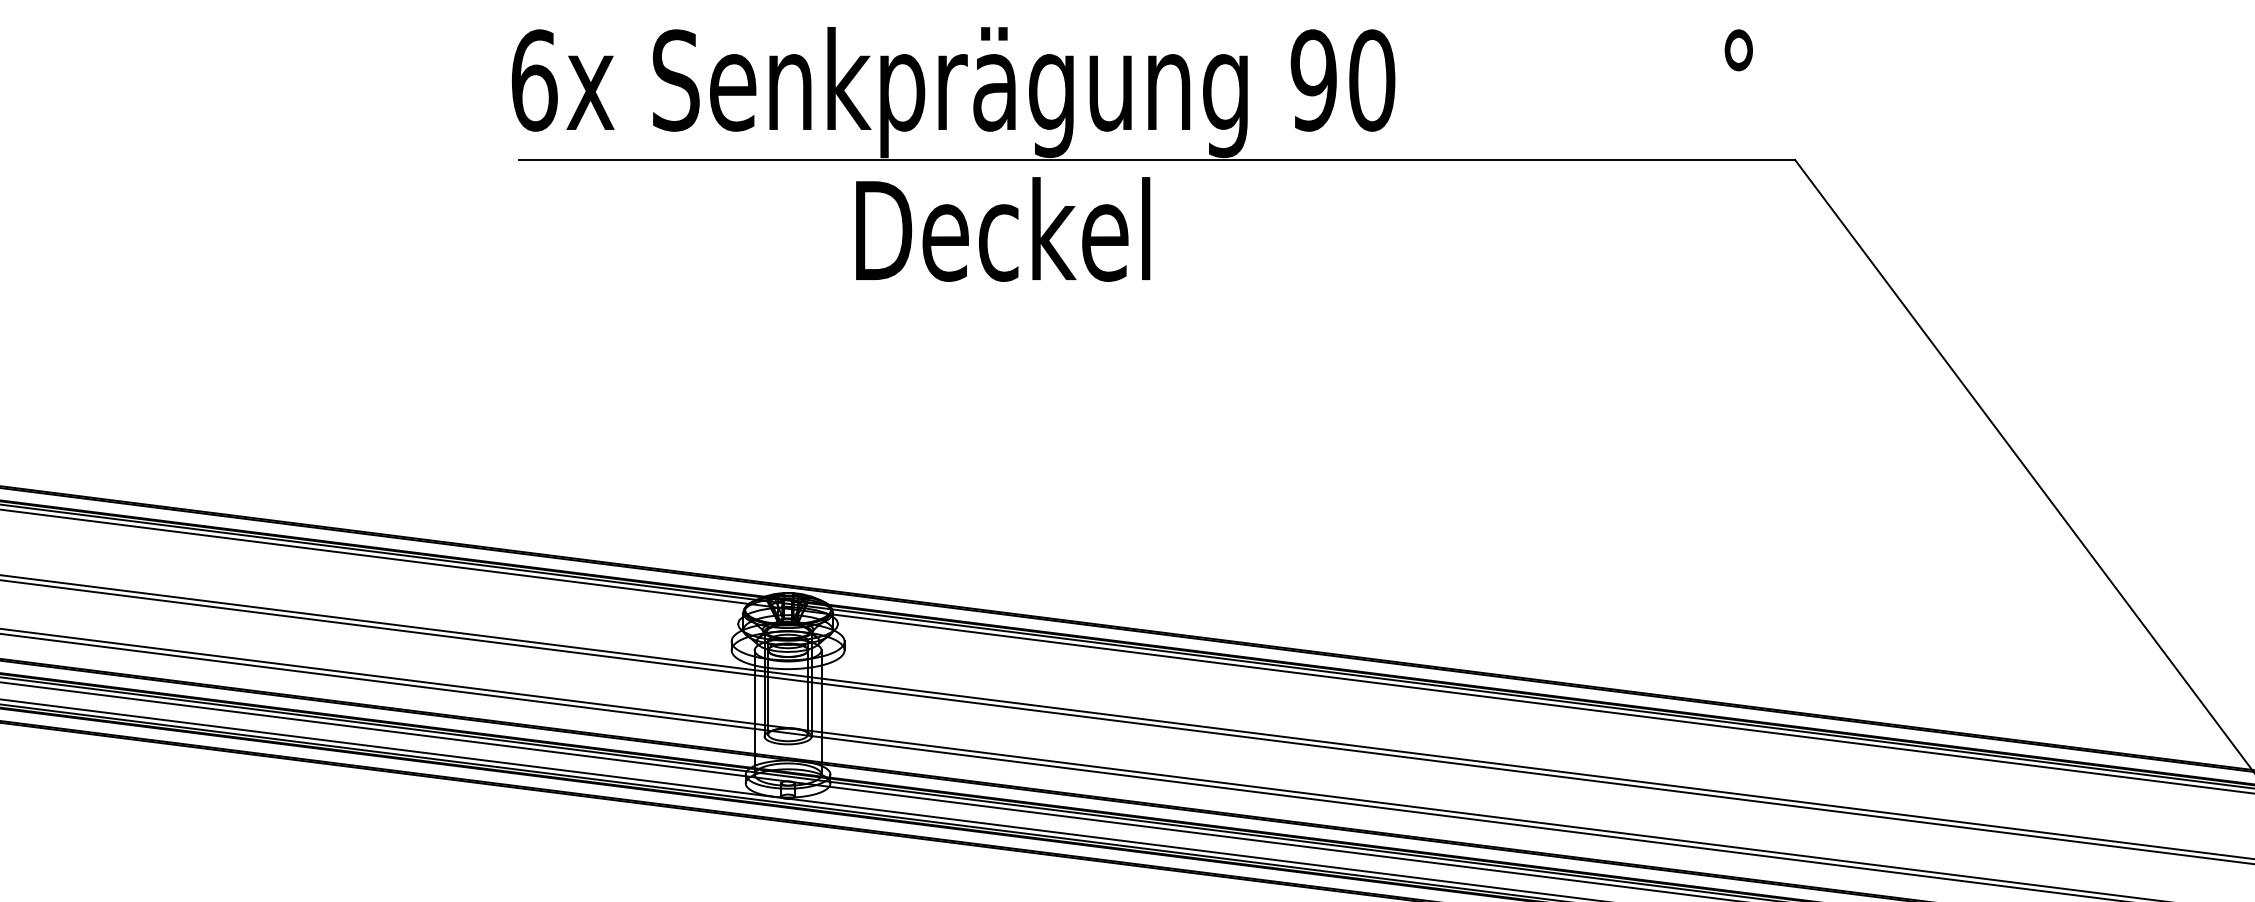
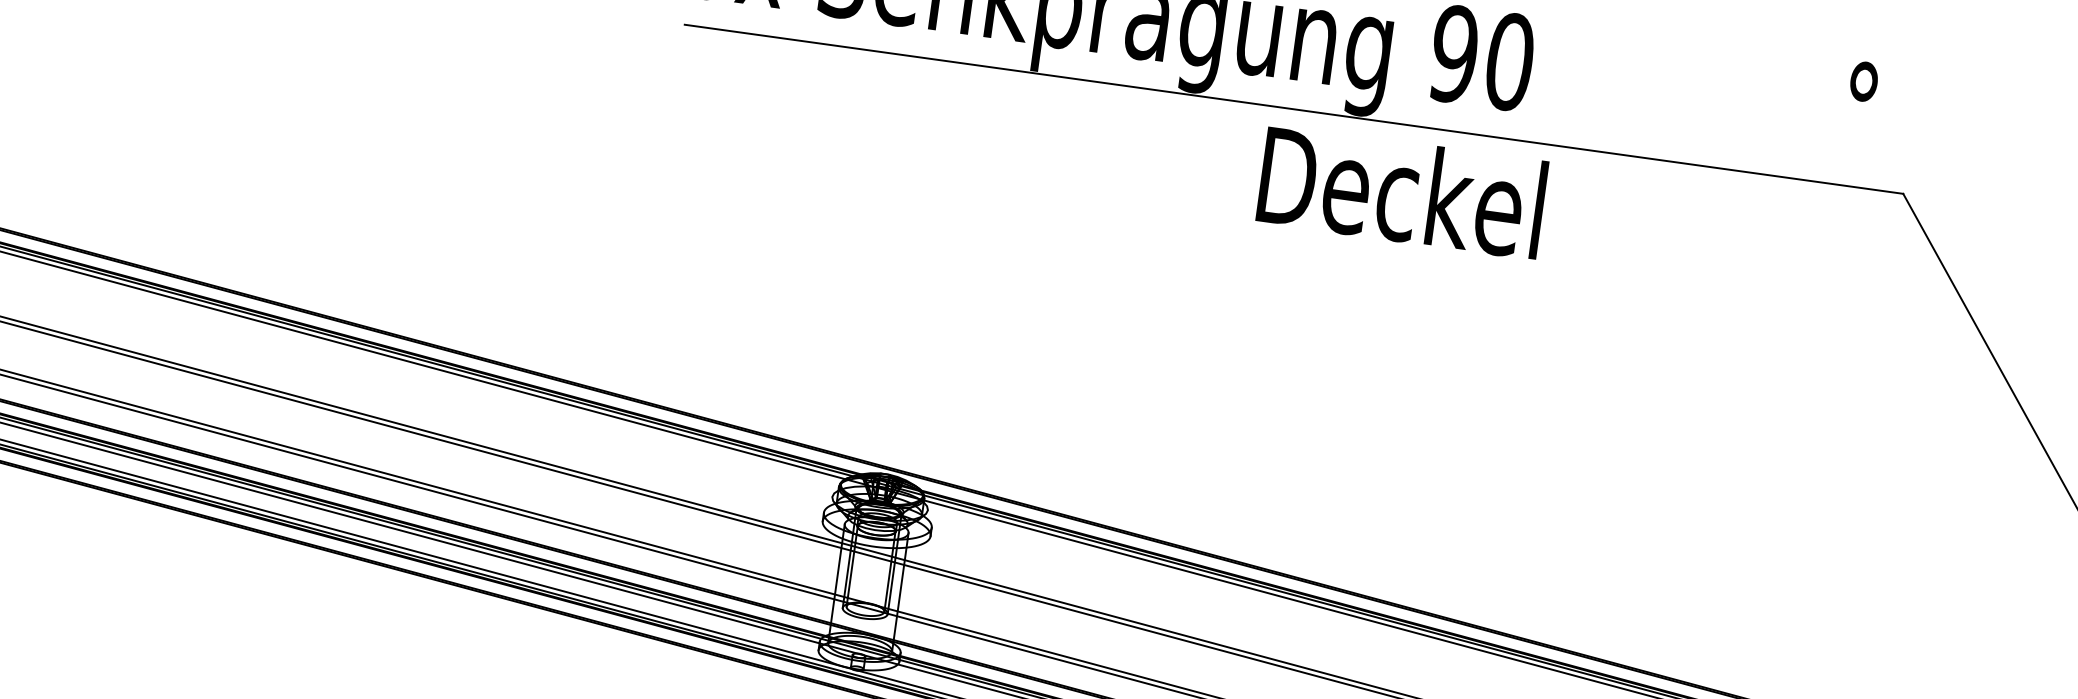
text: (1003, 229) -> (1402, 192), moved

